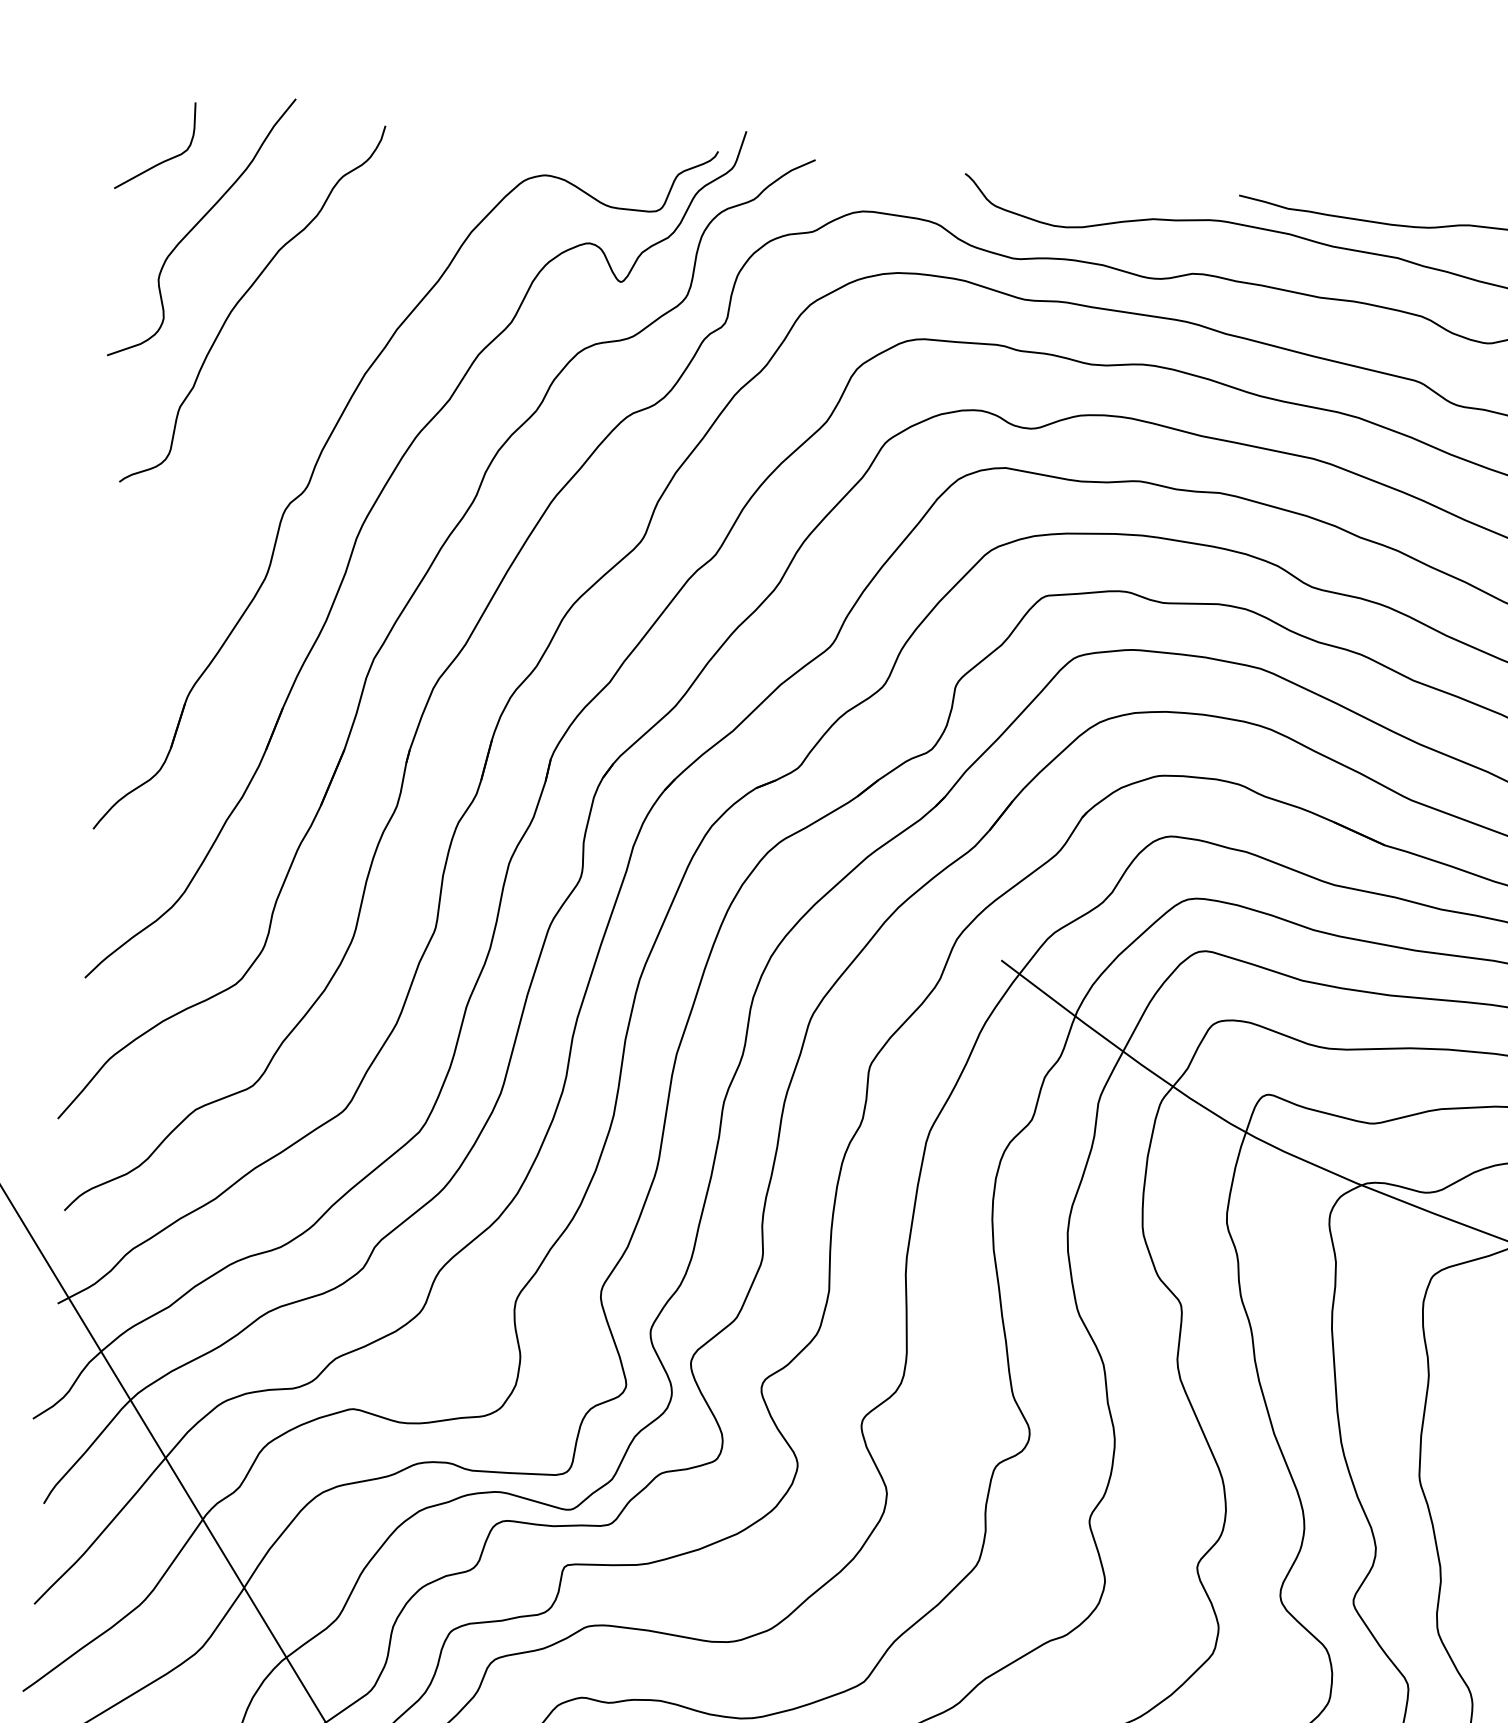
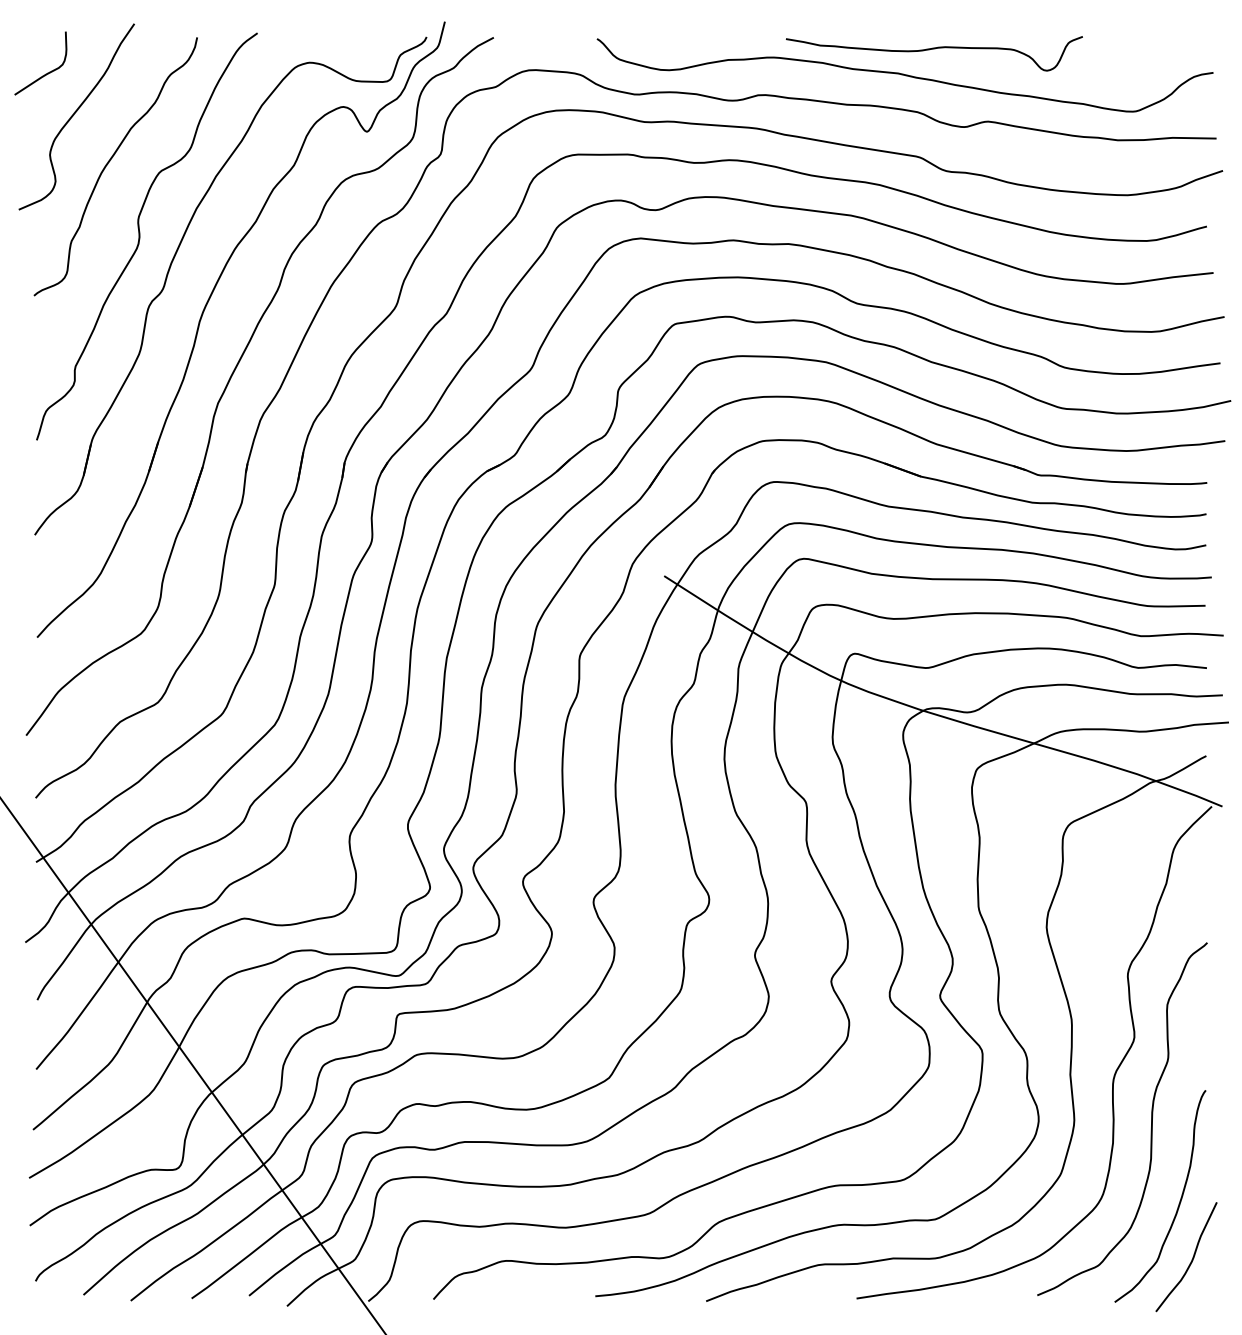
curve: (280, 408) -> (140, 236), added

